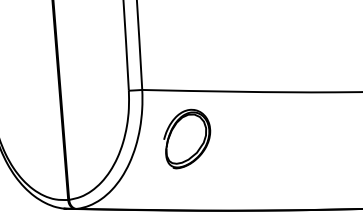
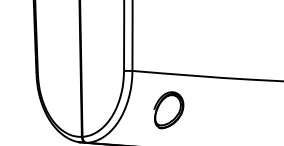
part: (186, 139) -> (168, 110), moved

